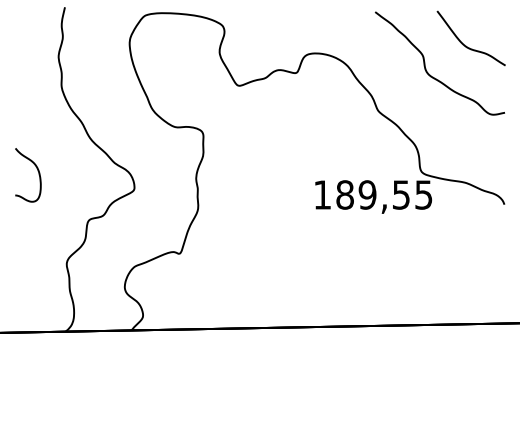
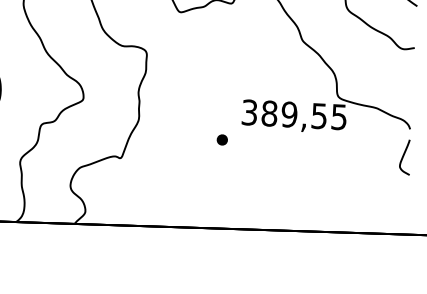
text: (322, 194) -> (249, 112), 189,55 -> 389,55
part: (293, 227) -> (222, 140), added
curve: (499, 235) -> (404, 156), added

